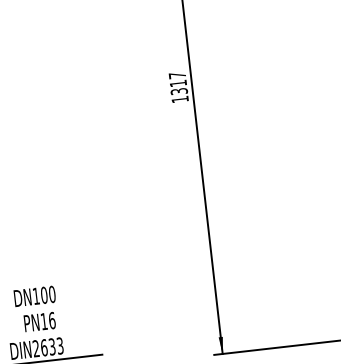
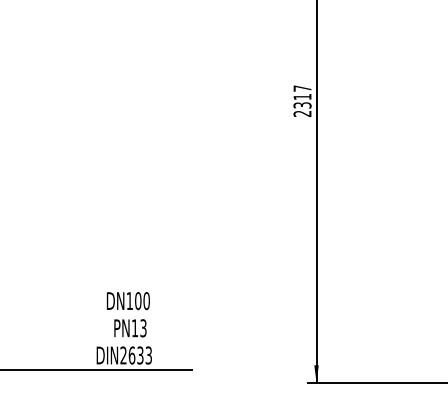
text: (180, 99) -> (302, 113), 1317 -> 2317
text: (52, 320) -> (143, 328), PN16 -> PN13

